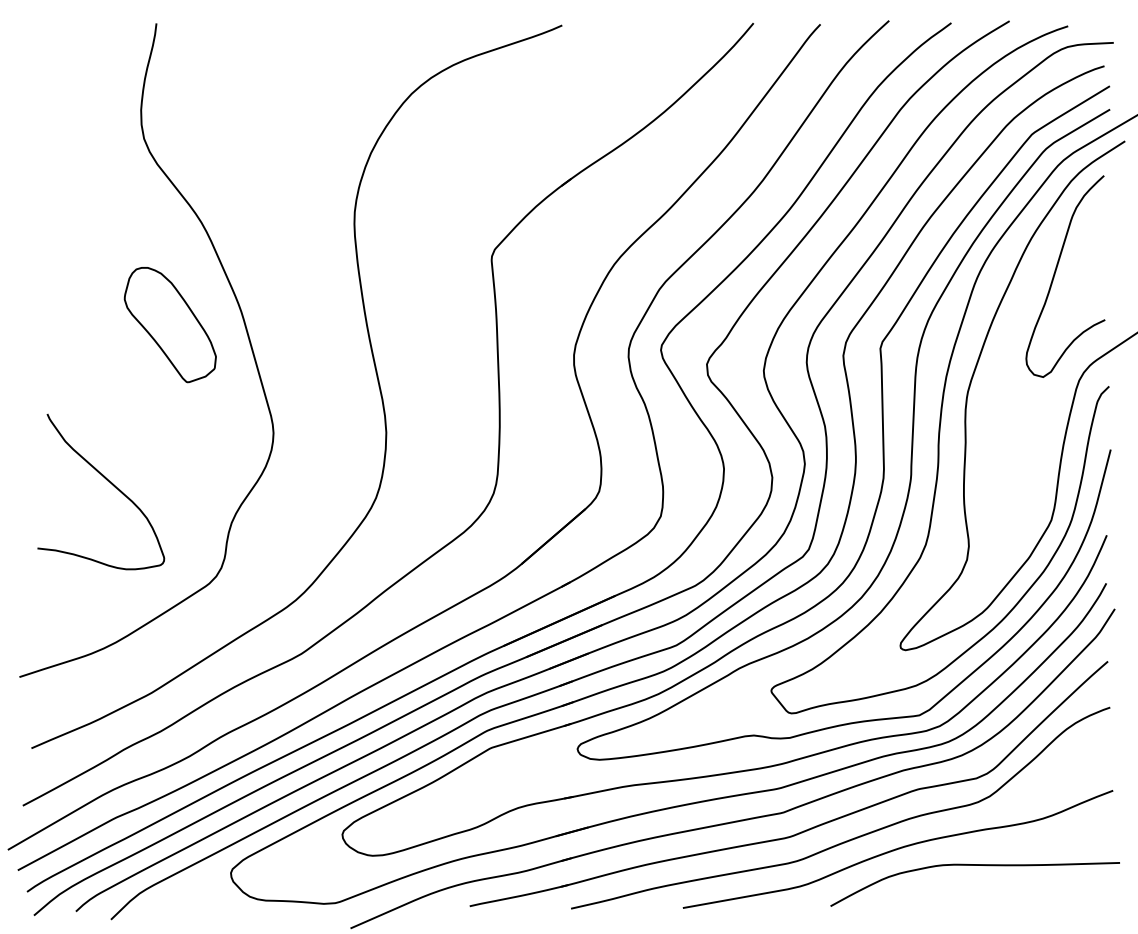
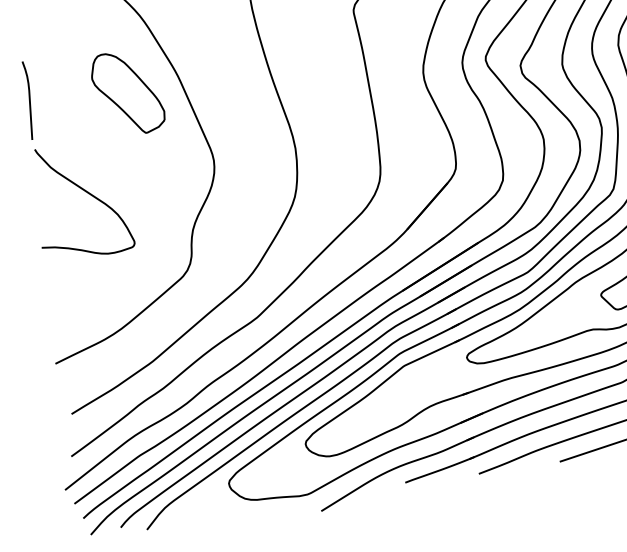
curve: (35, 315) -> (29, 100), added
curve: (109, 482) -> (86, 192), moved

